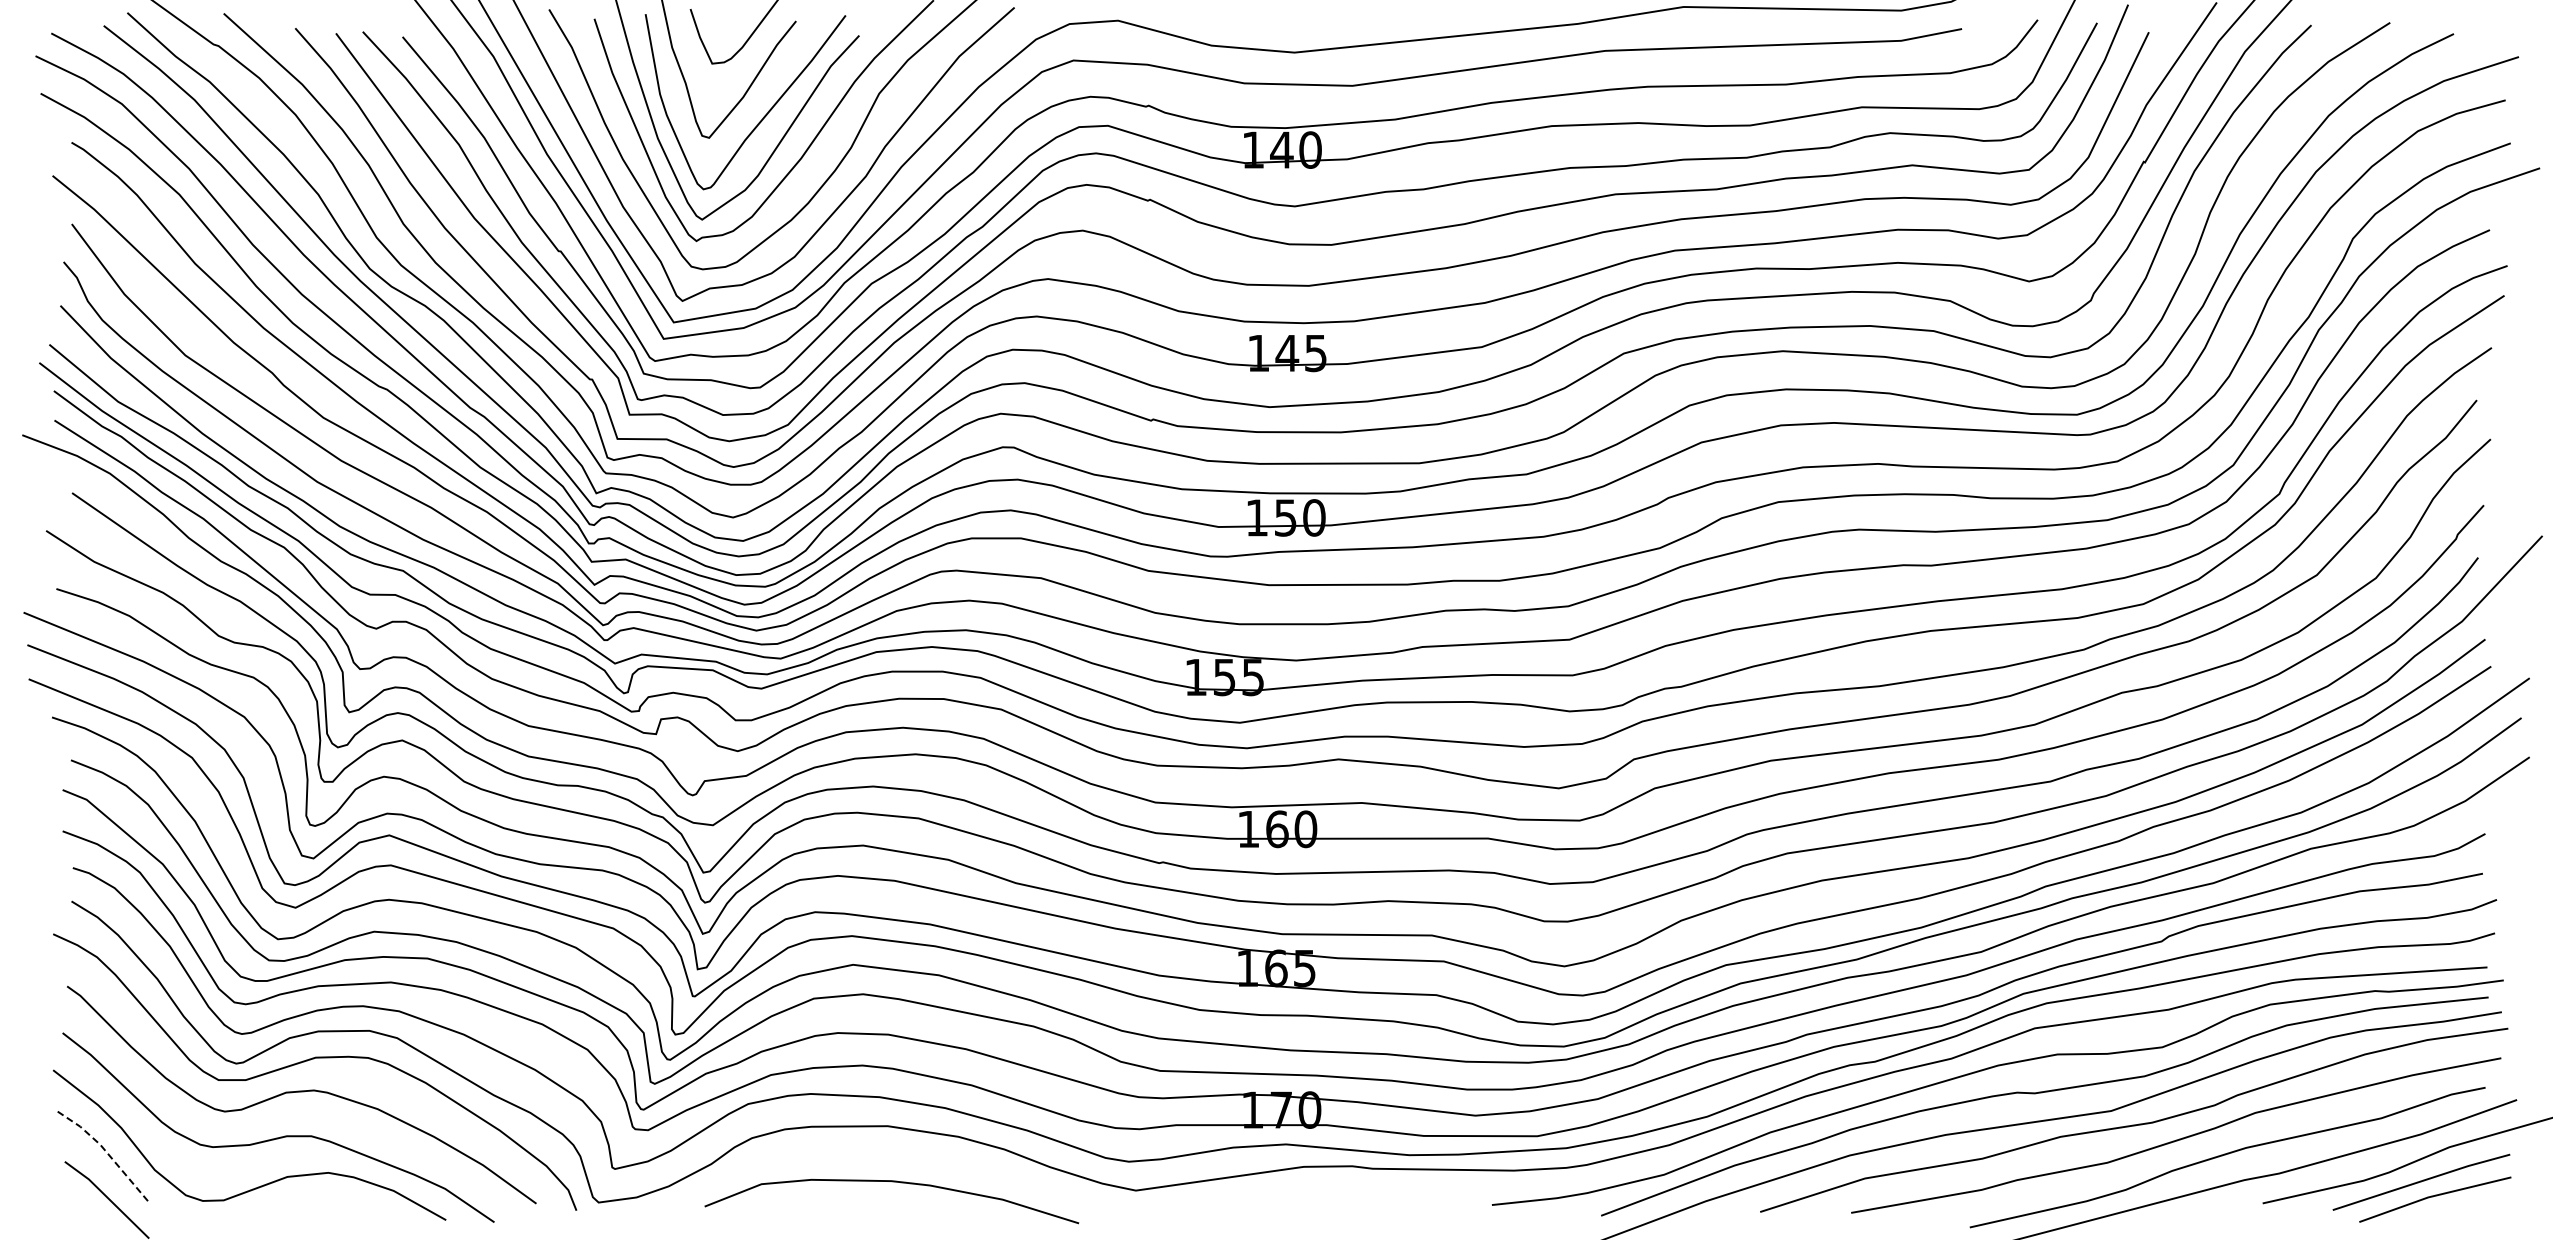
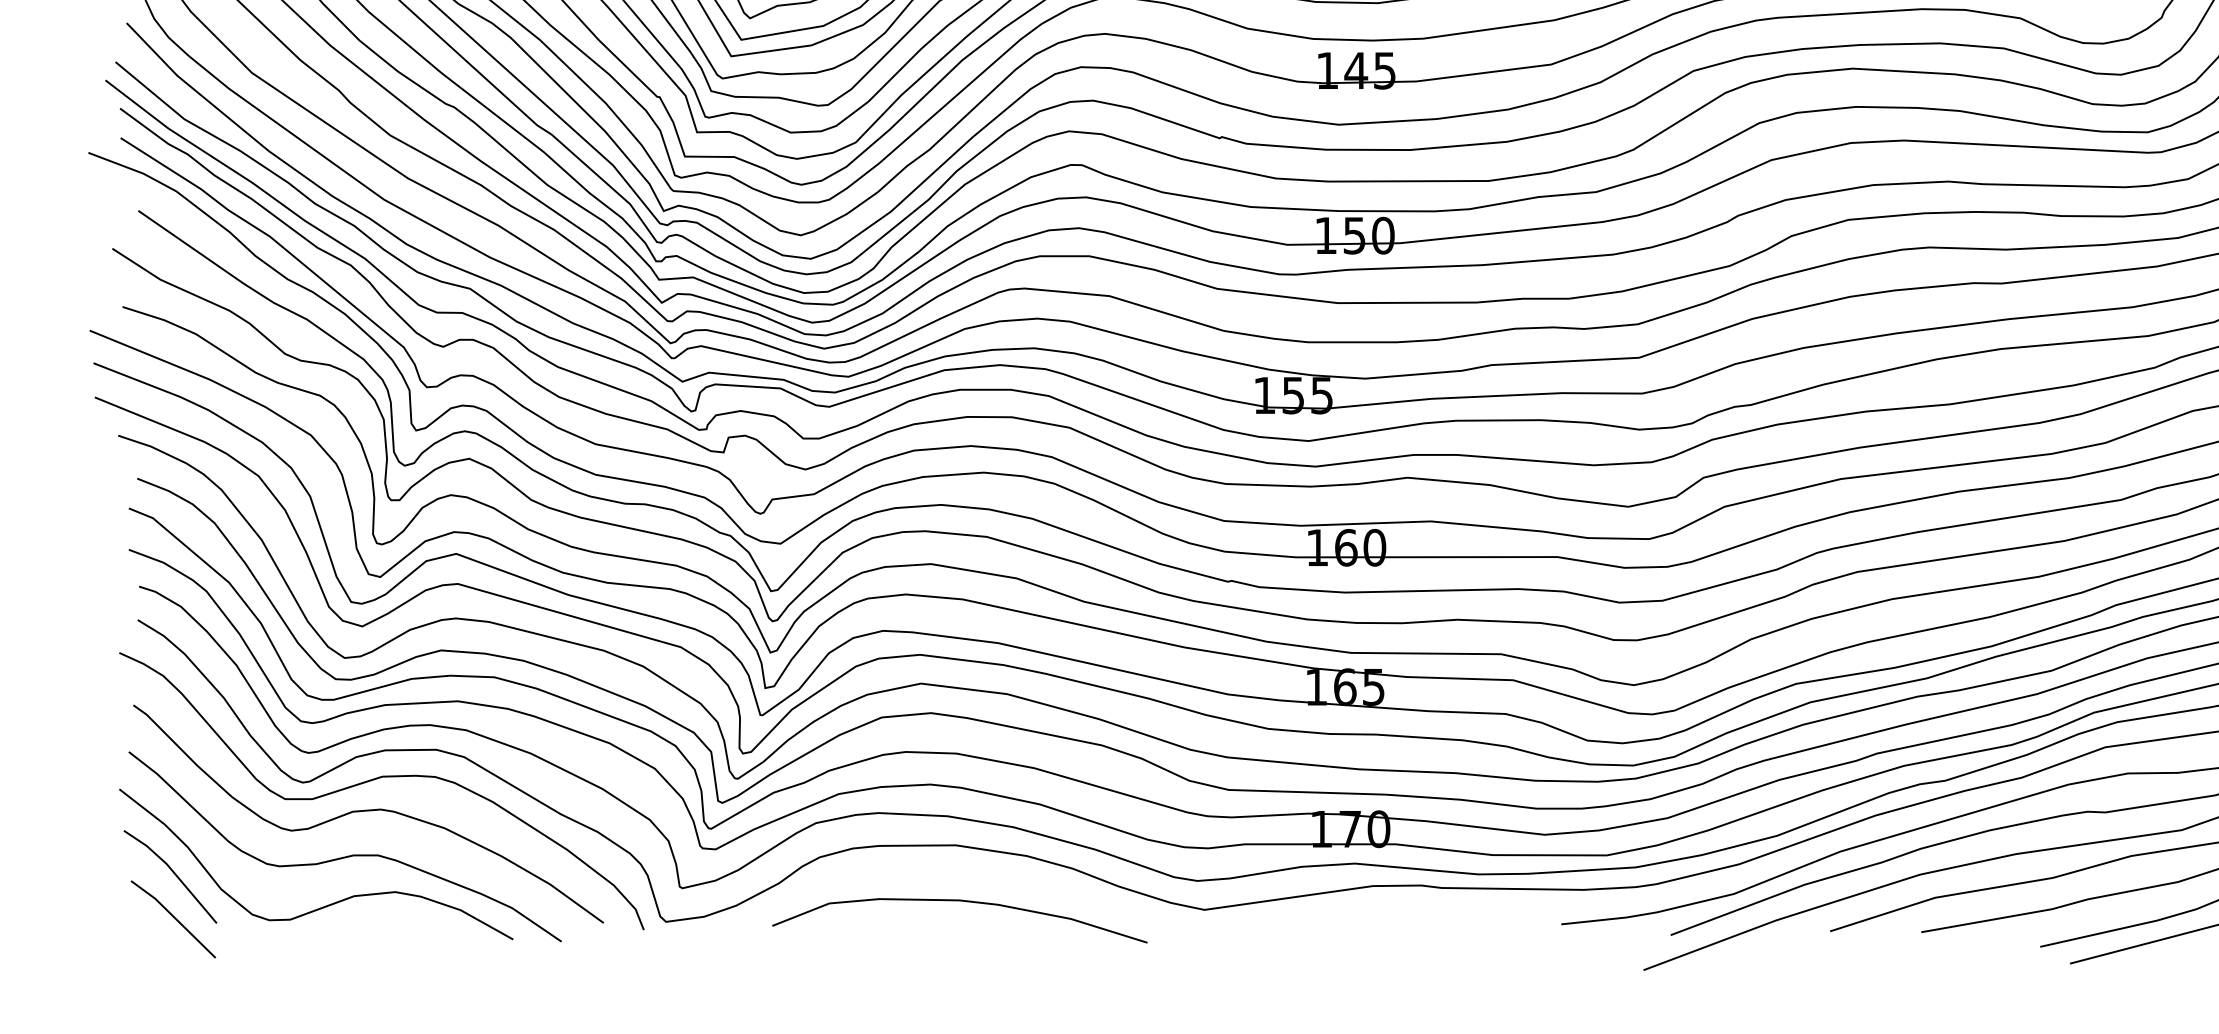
line: (107, 1153) -> (173, 872), dashed -> solid

